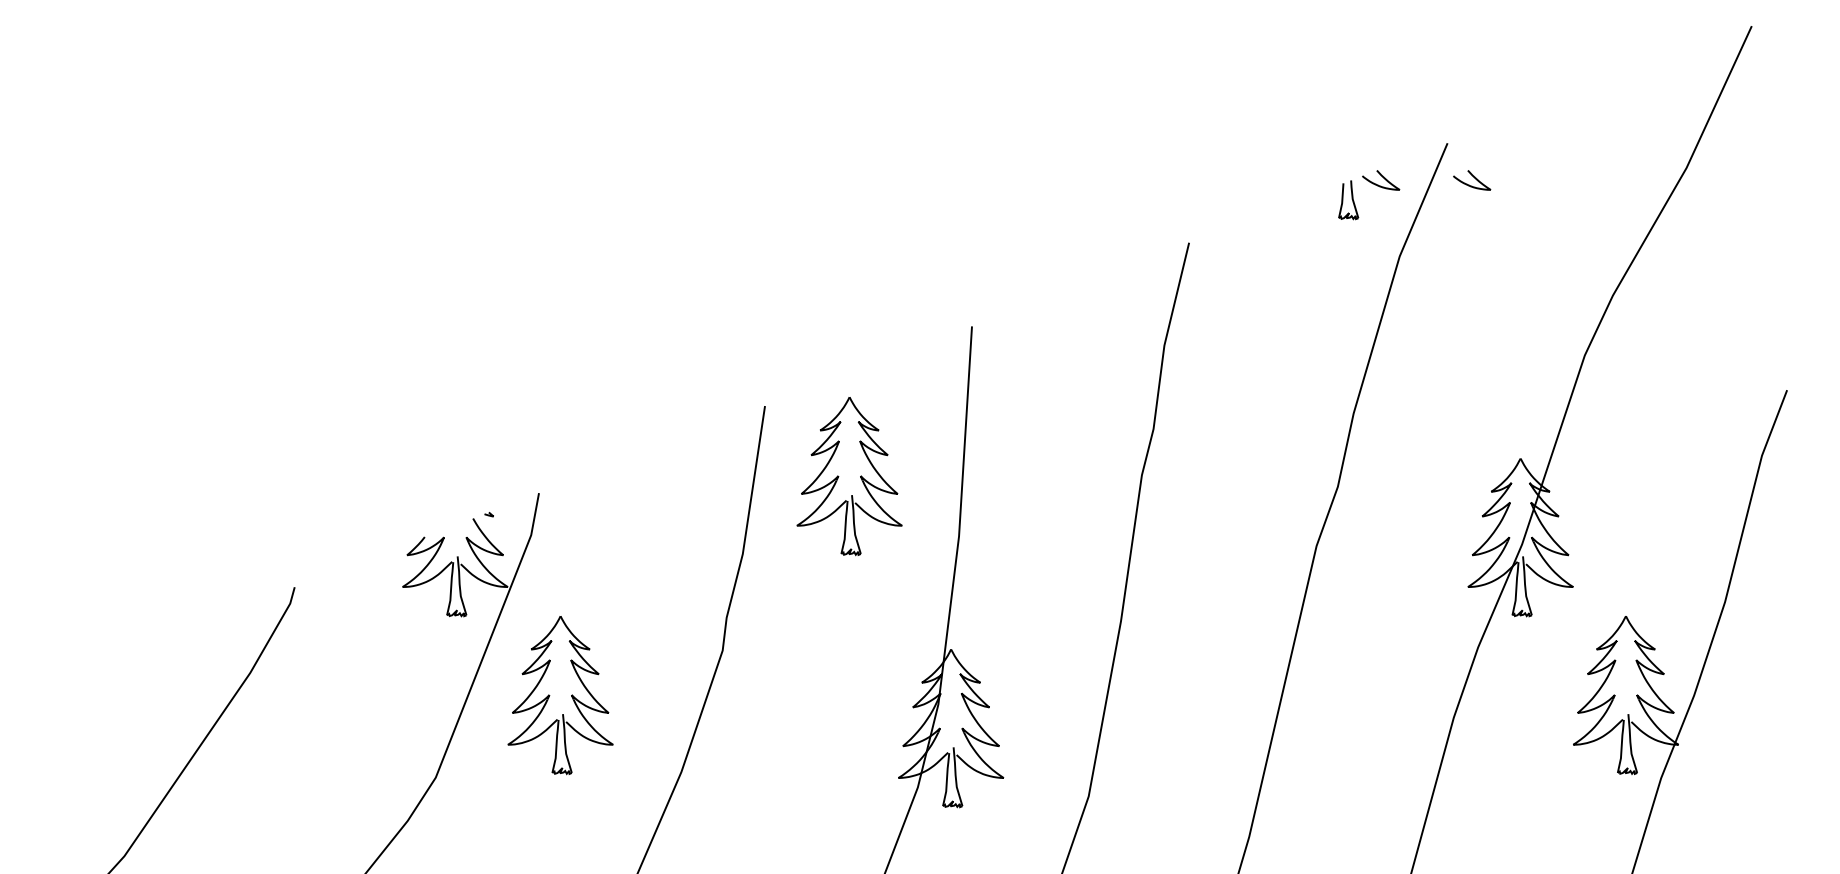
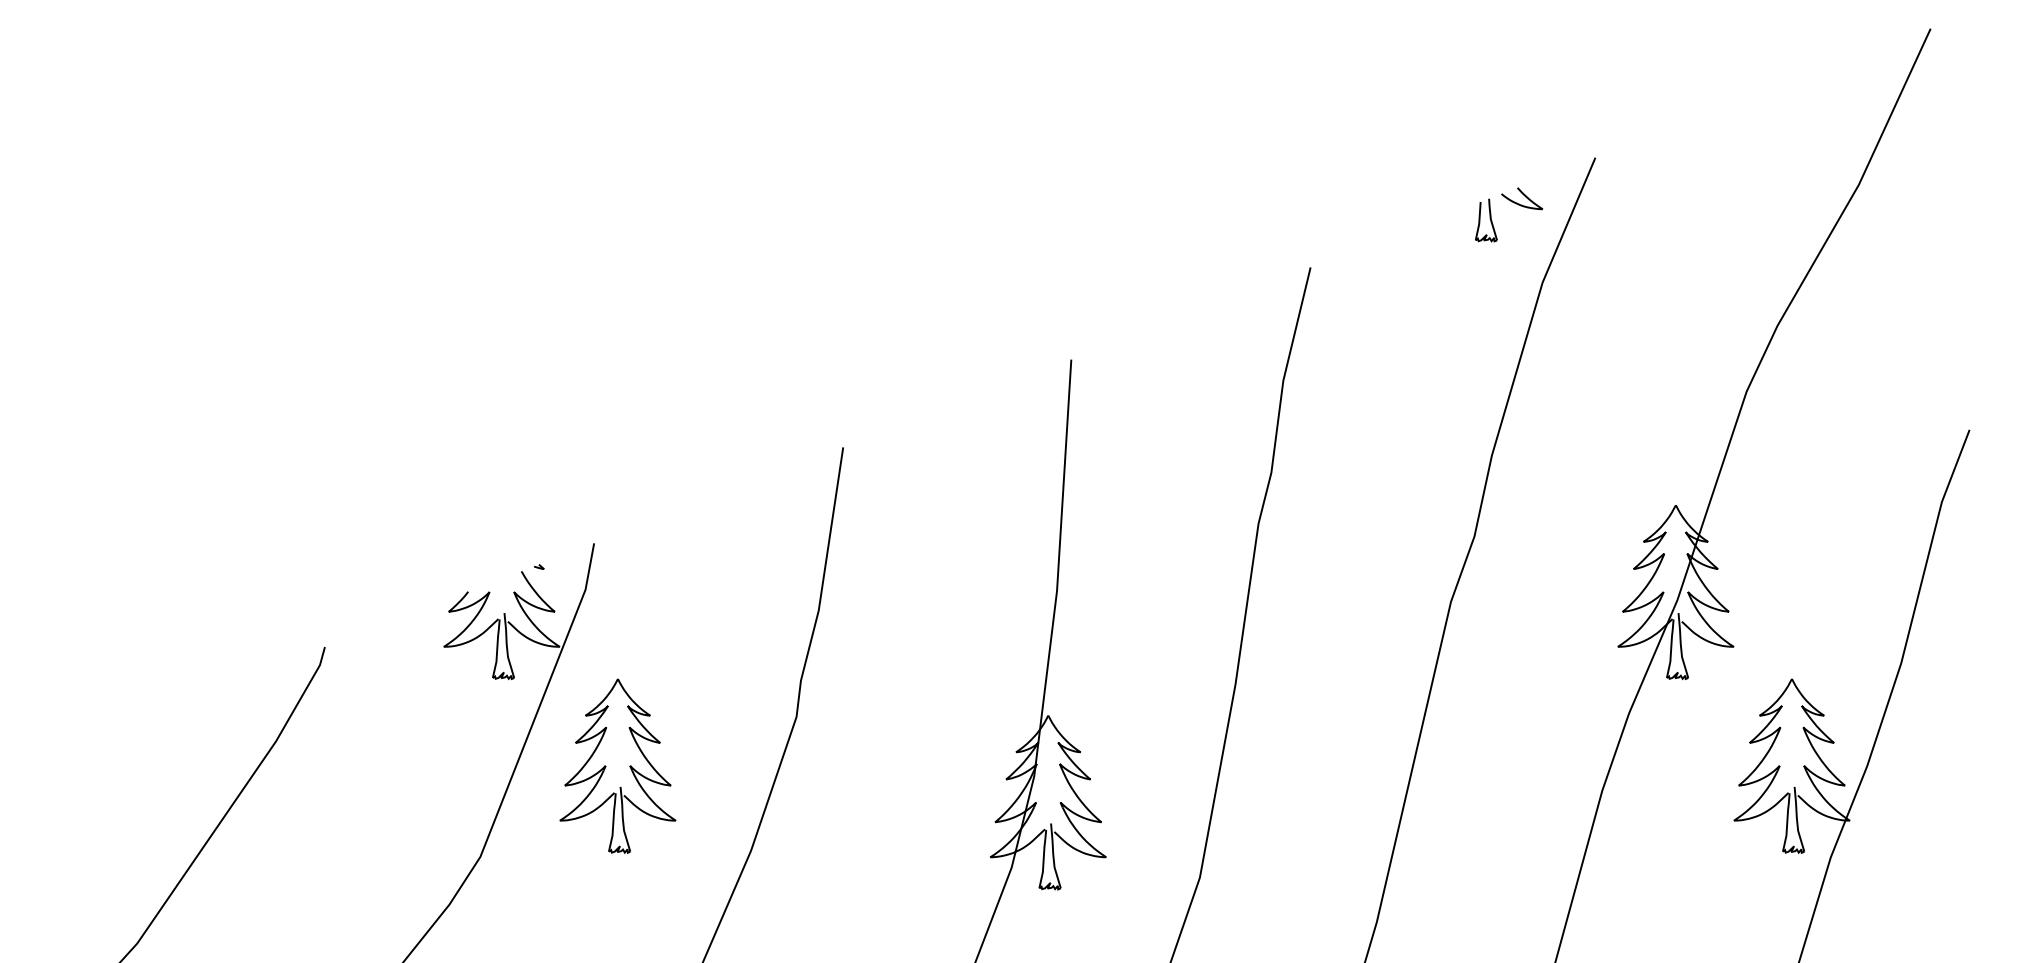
curve: (1474, 178) -> (1625, 196), removed
part: (849, 476) -> (936, 525), removed

